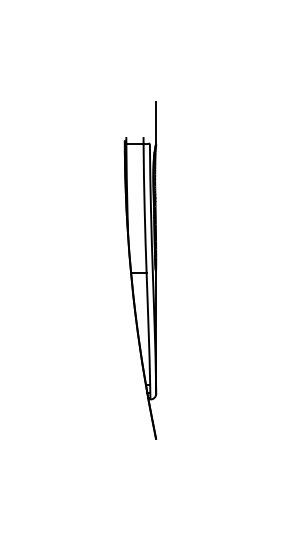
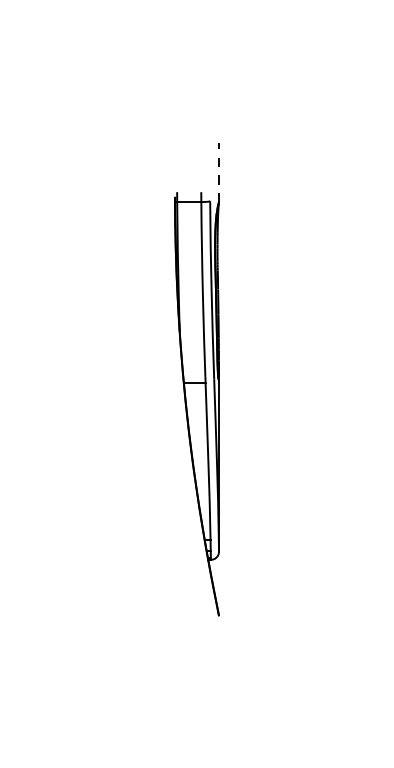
line: (156, 123) -> (219, 173), solid -> dashed

